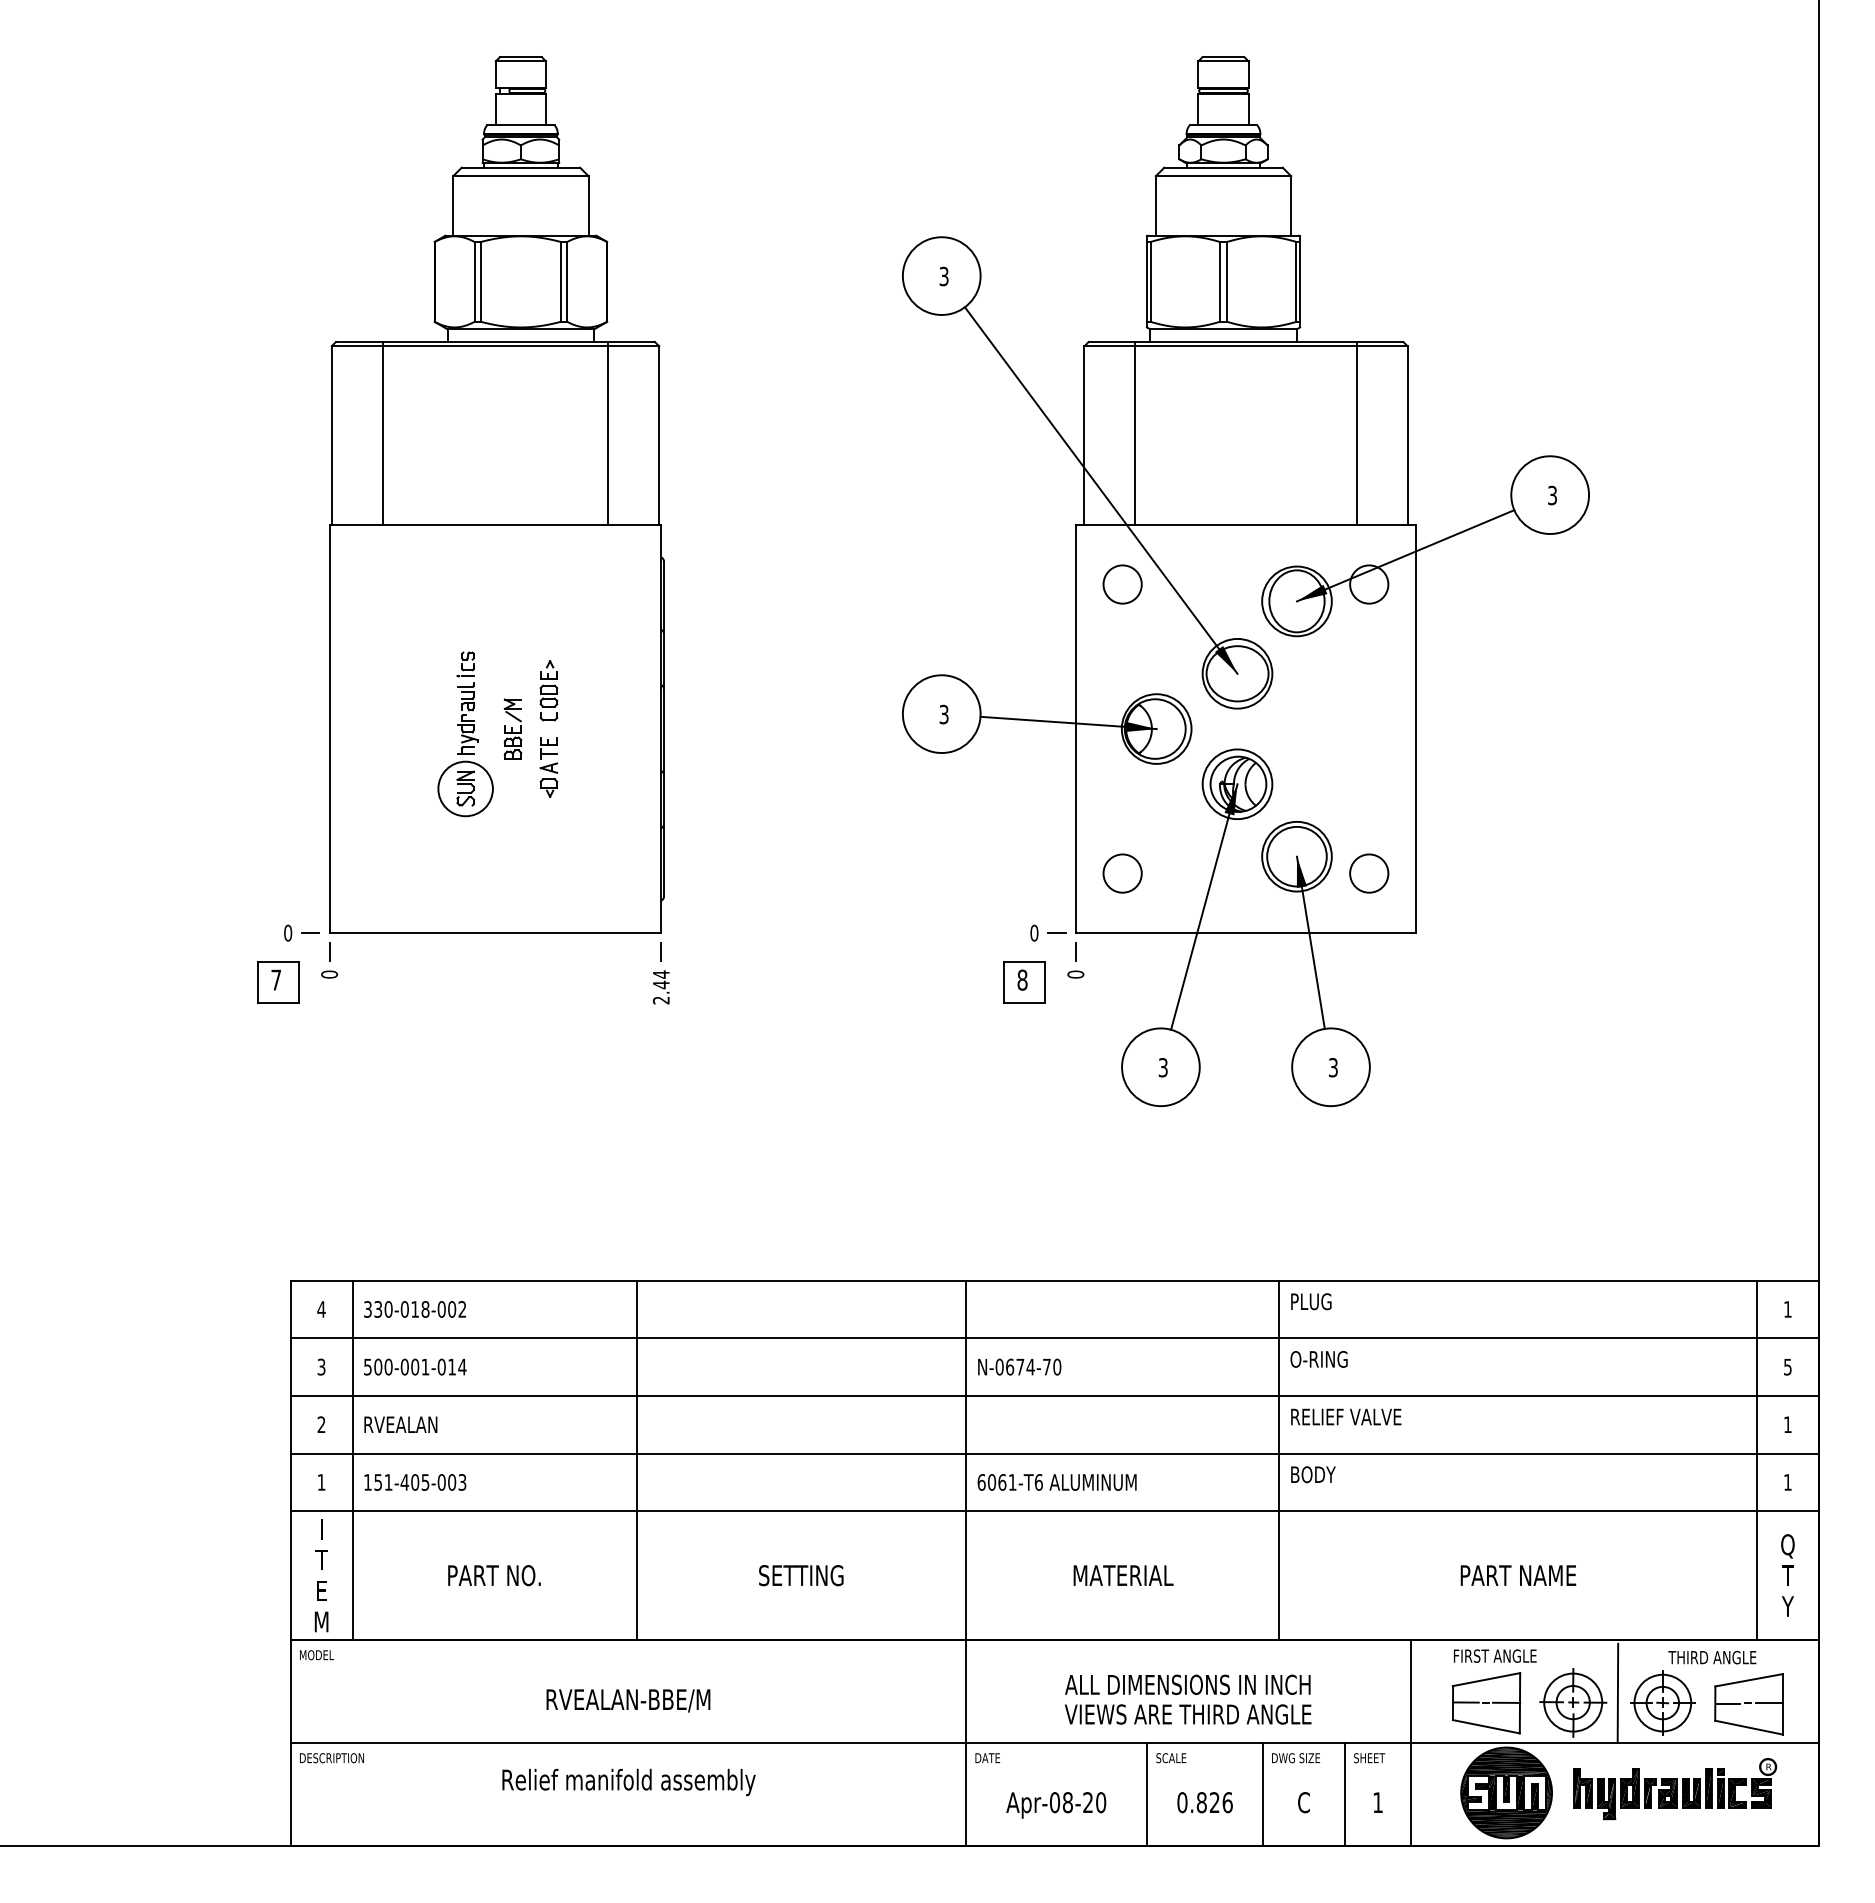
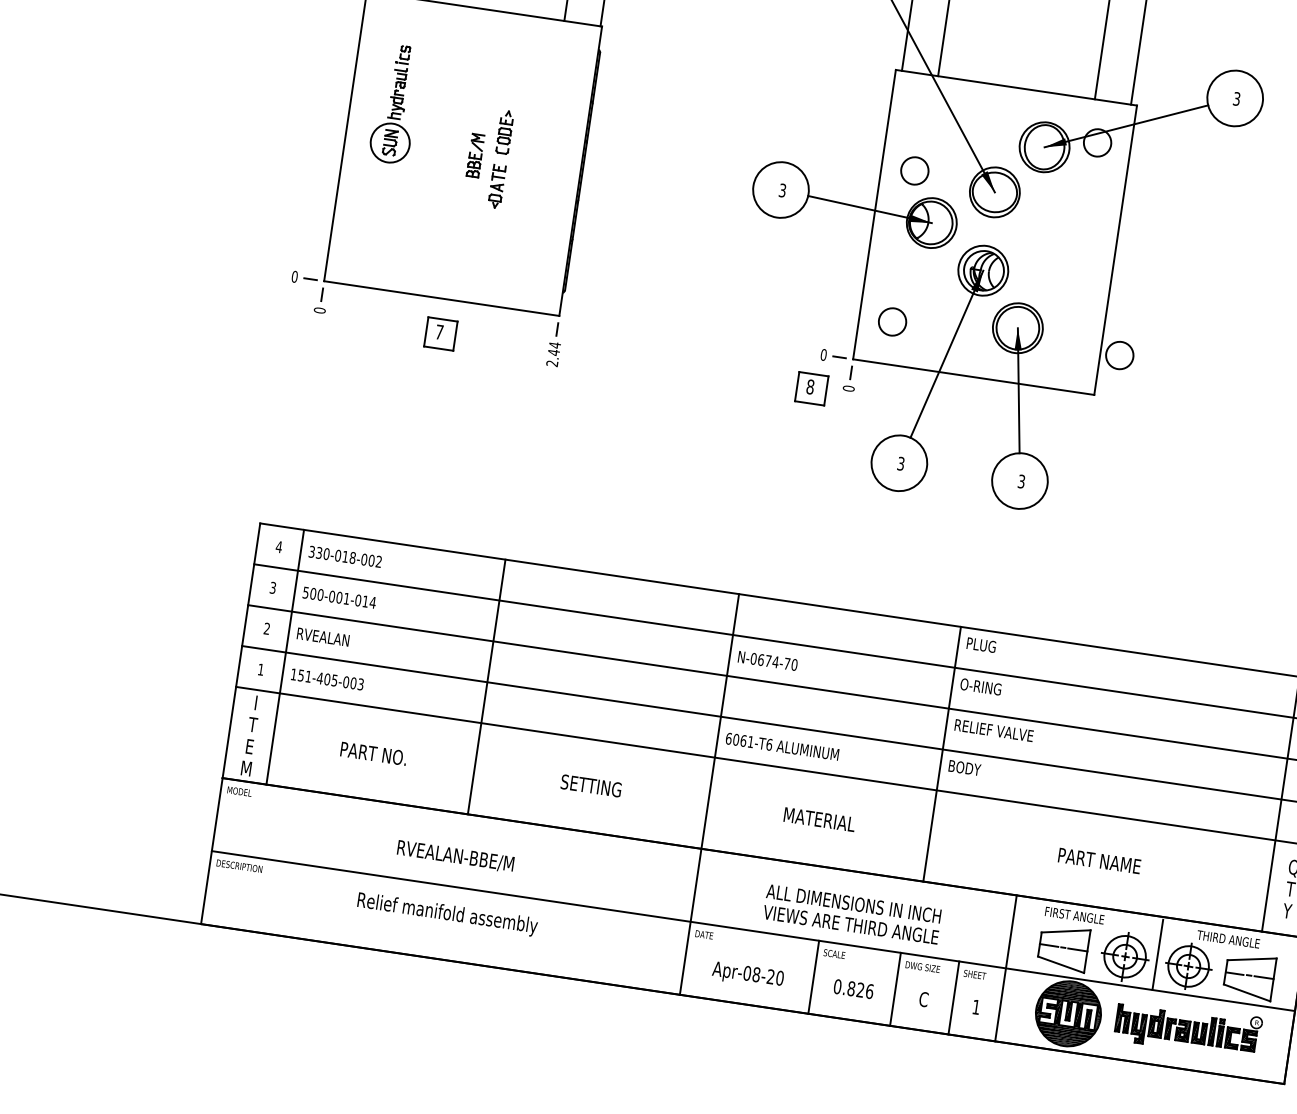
circle: (1122, 584) -> (914, 170), moved
part: (465, 734) -> (395, 104), moved
circle: (1369, 873) -> (1119, 355), moved
part: (278, 982) -> (440, 334), moved

